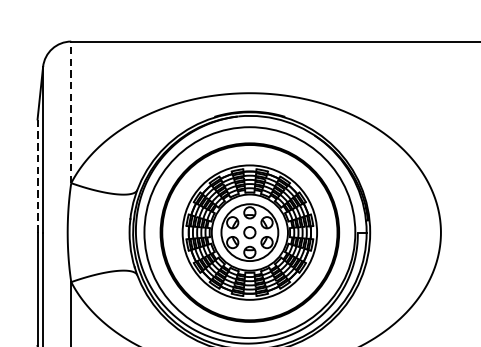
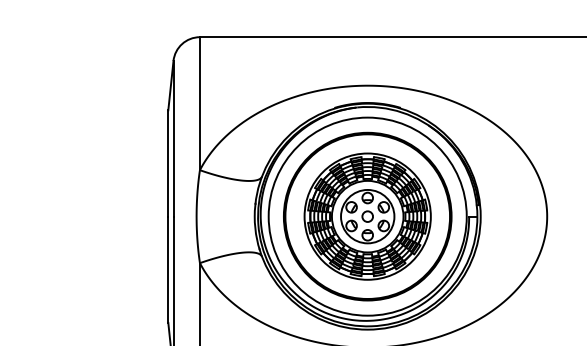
line: (70, 112) -> (199, 103), dashed -> solid
line: (37, 174) -> (168, 162), dashed -> solid

